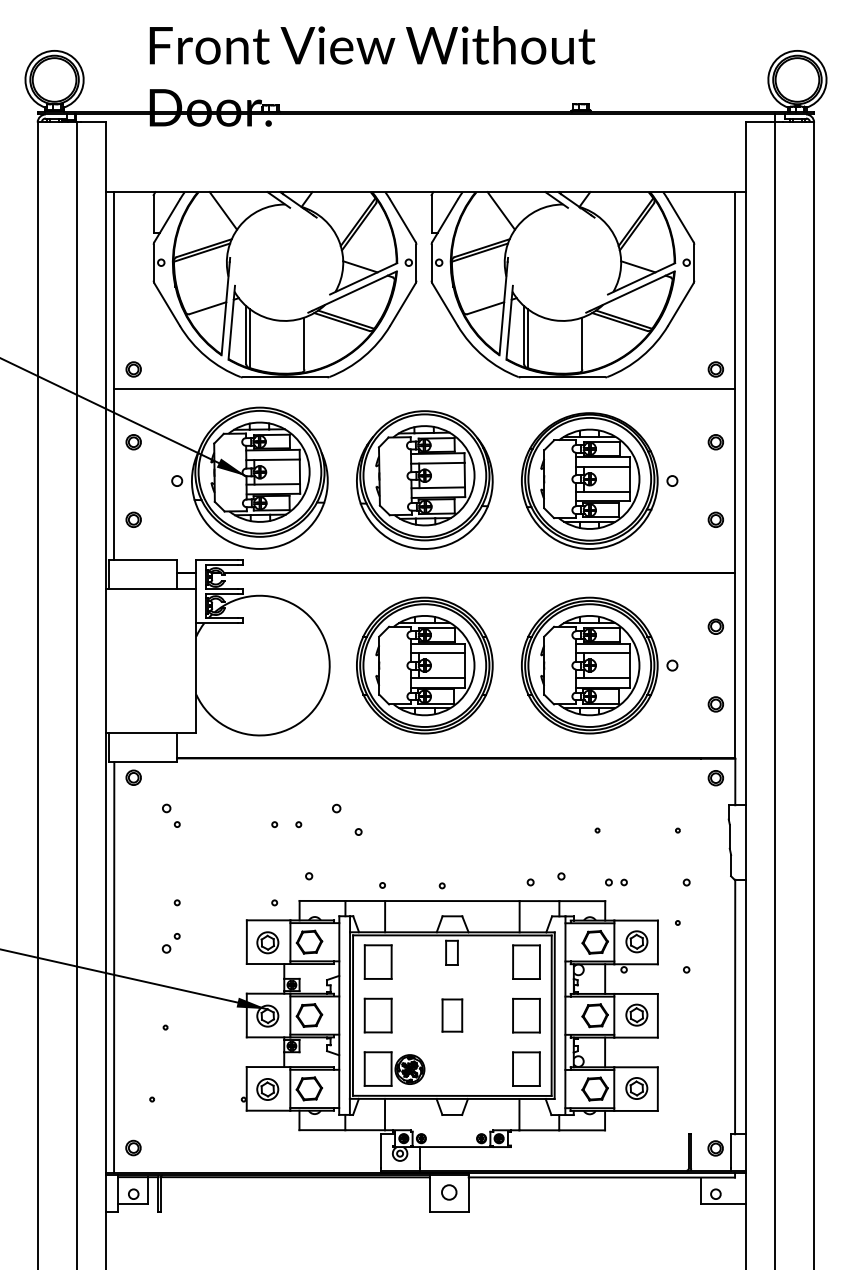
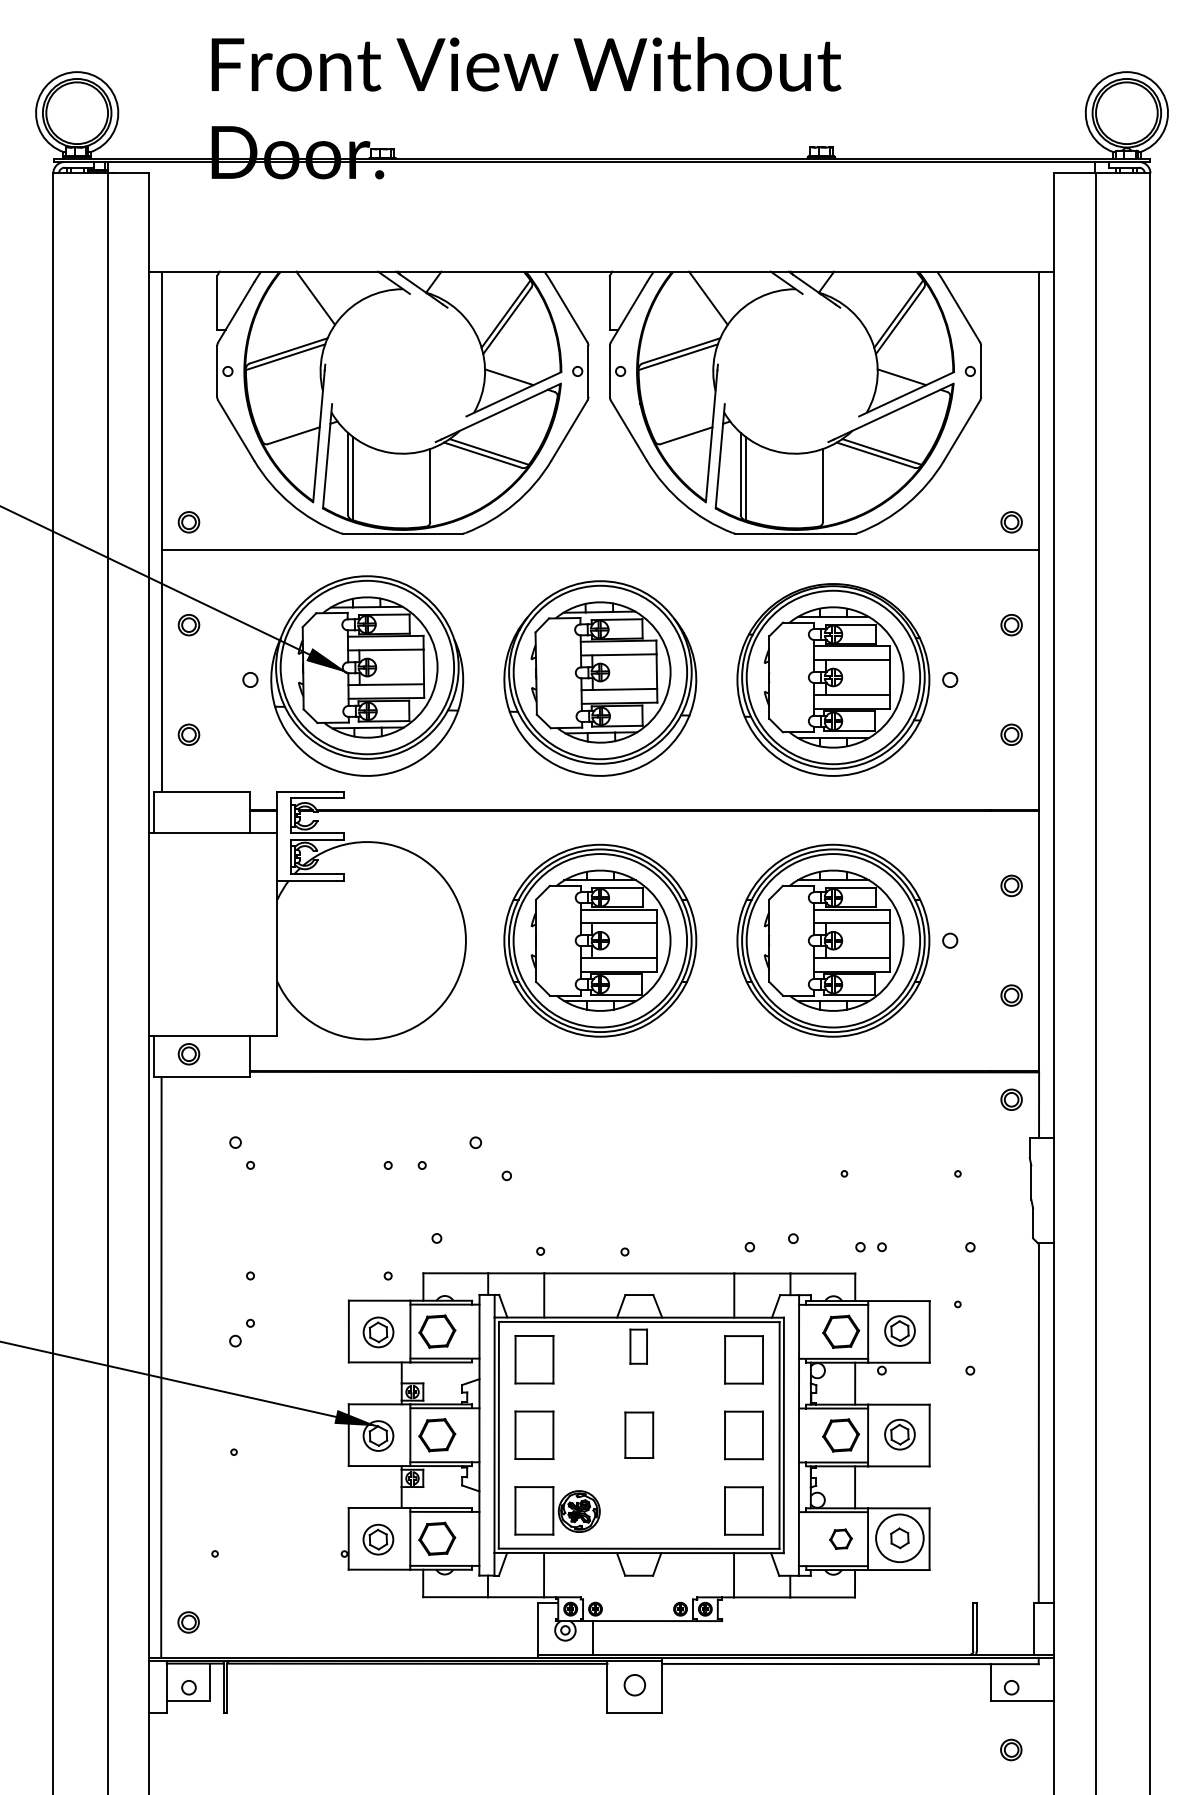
part: (133, 777) -> (188, 1054), moved
circle: (636, 1088) -> (899, 1538), size x1.6
part: (594, 1089) -> (840, 1539), size x0.6
part: (715, 1148) -> (1011, 1749), moved

